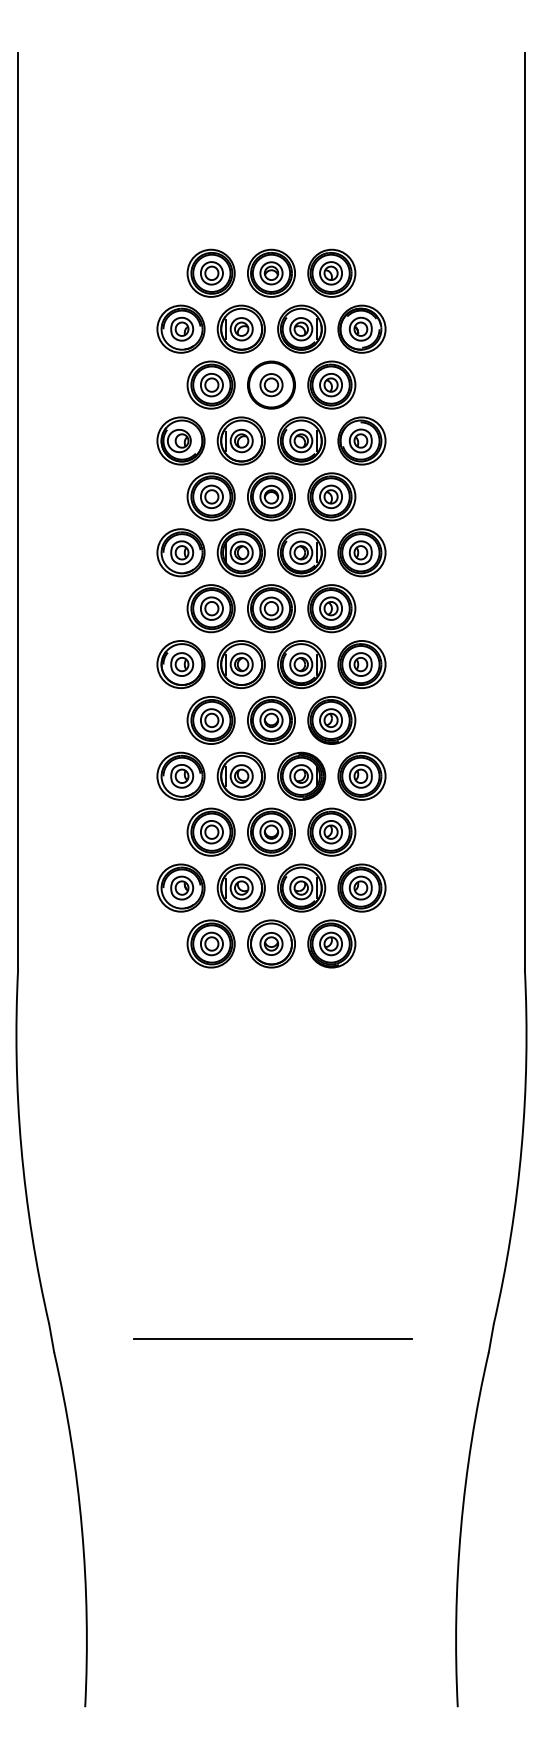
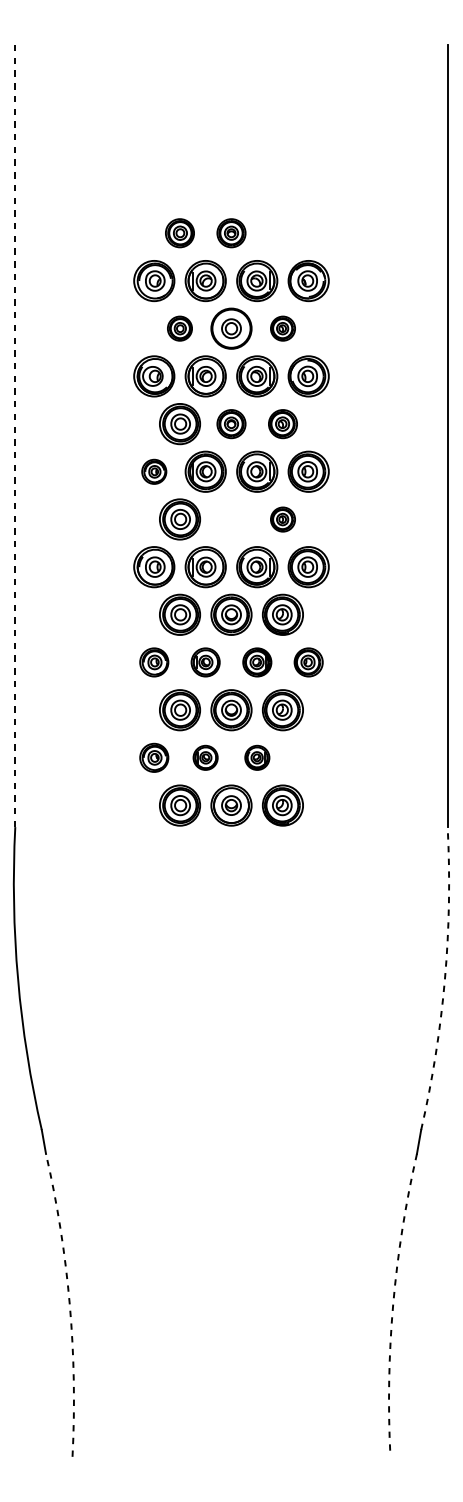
part: (210, 272) -> (179, 232), size x0.7
part: (271, 272) -> (231, 232), size x0.7
part: (331, 272) -> (282, 232), removed
part: (210, 384) -> (179, 328), size x0.6
part: (331, 384) -> (282, 328), size x0.6
part: (271, 496) -> (231, 423), size x0.7
part: (331, 496) -> (282, 423), size x0.7
line: (18, 510) -> (15, 435), solid -> dashed
part: (180, 552) -> (153, 471), size x0.6
part: (271, 608) -> (231, 519), removed
part: (331, 608) -> (282, 519), size x0.6
part: (180, 775) -> (153, 661), size x0.7
part: (240, 775) -> (205, 661), size x0.7
part: (301, 775) -> (257, 661), size x0.7
part: (361, 775) -> (308, 661), size x0.7
part: (180, 887) -> (153, 757), size x0.7
part: (240, 887) -> (205, 757), size x0.6
part: (301, 887) -> (257, 757), size x0.6
part: (361, 887) -> (308, 757), removed
arc: (521, 1147) -> (444, 979), solid -> dashed
line: (272, 1338) -> (232, 1142), removed
arc: (81, 1528) -> (69, 1304), solid -> dashed
arc: (461, 1528) -> (393, 1304), solid -> dashed

